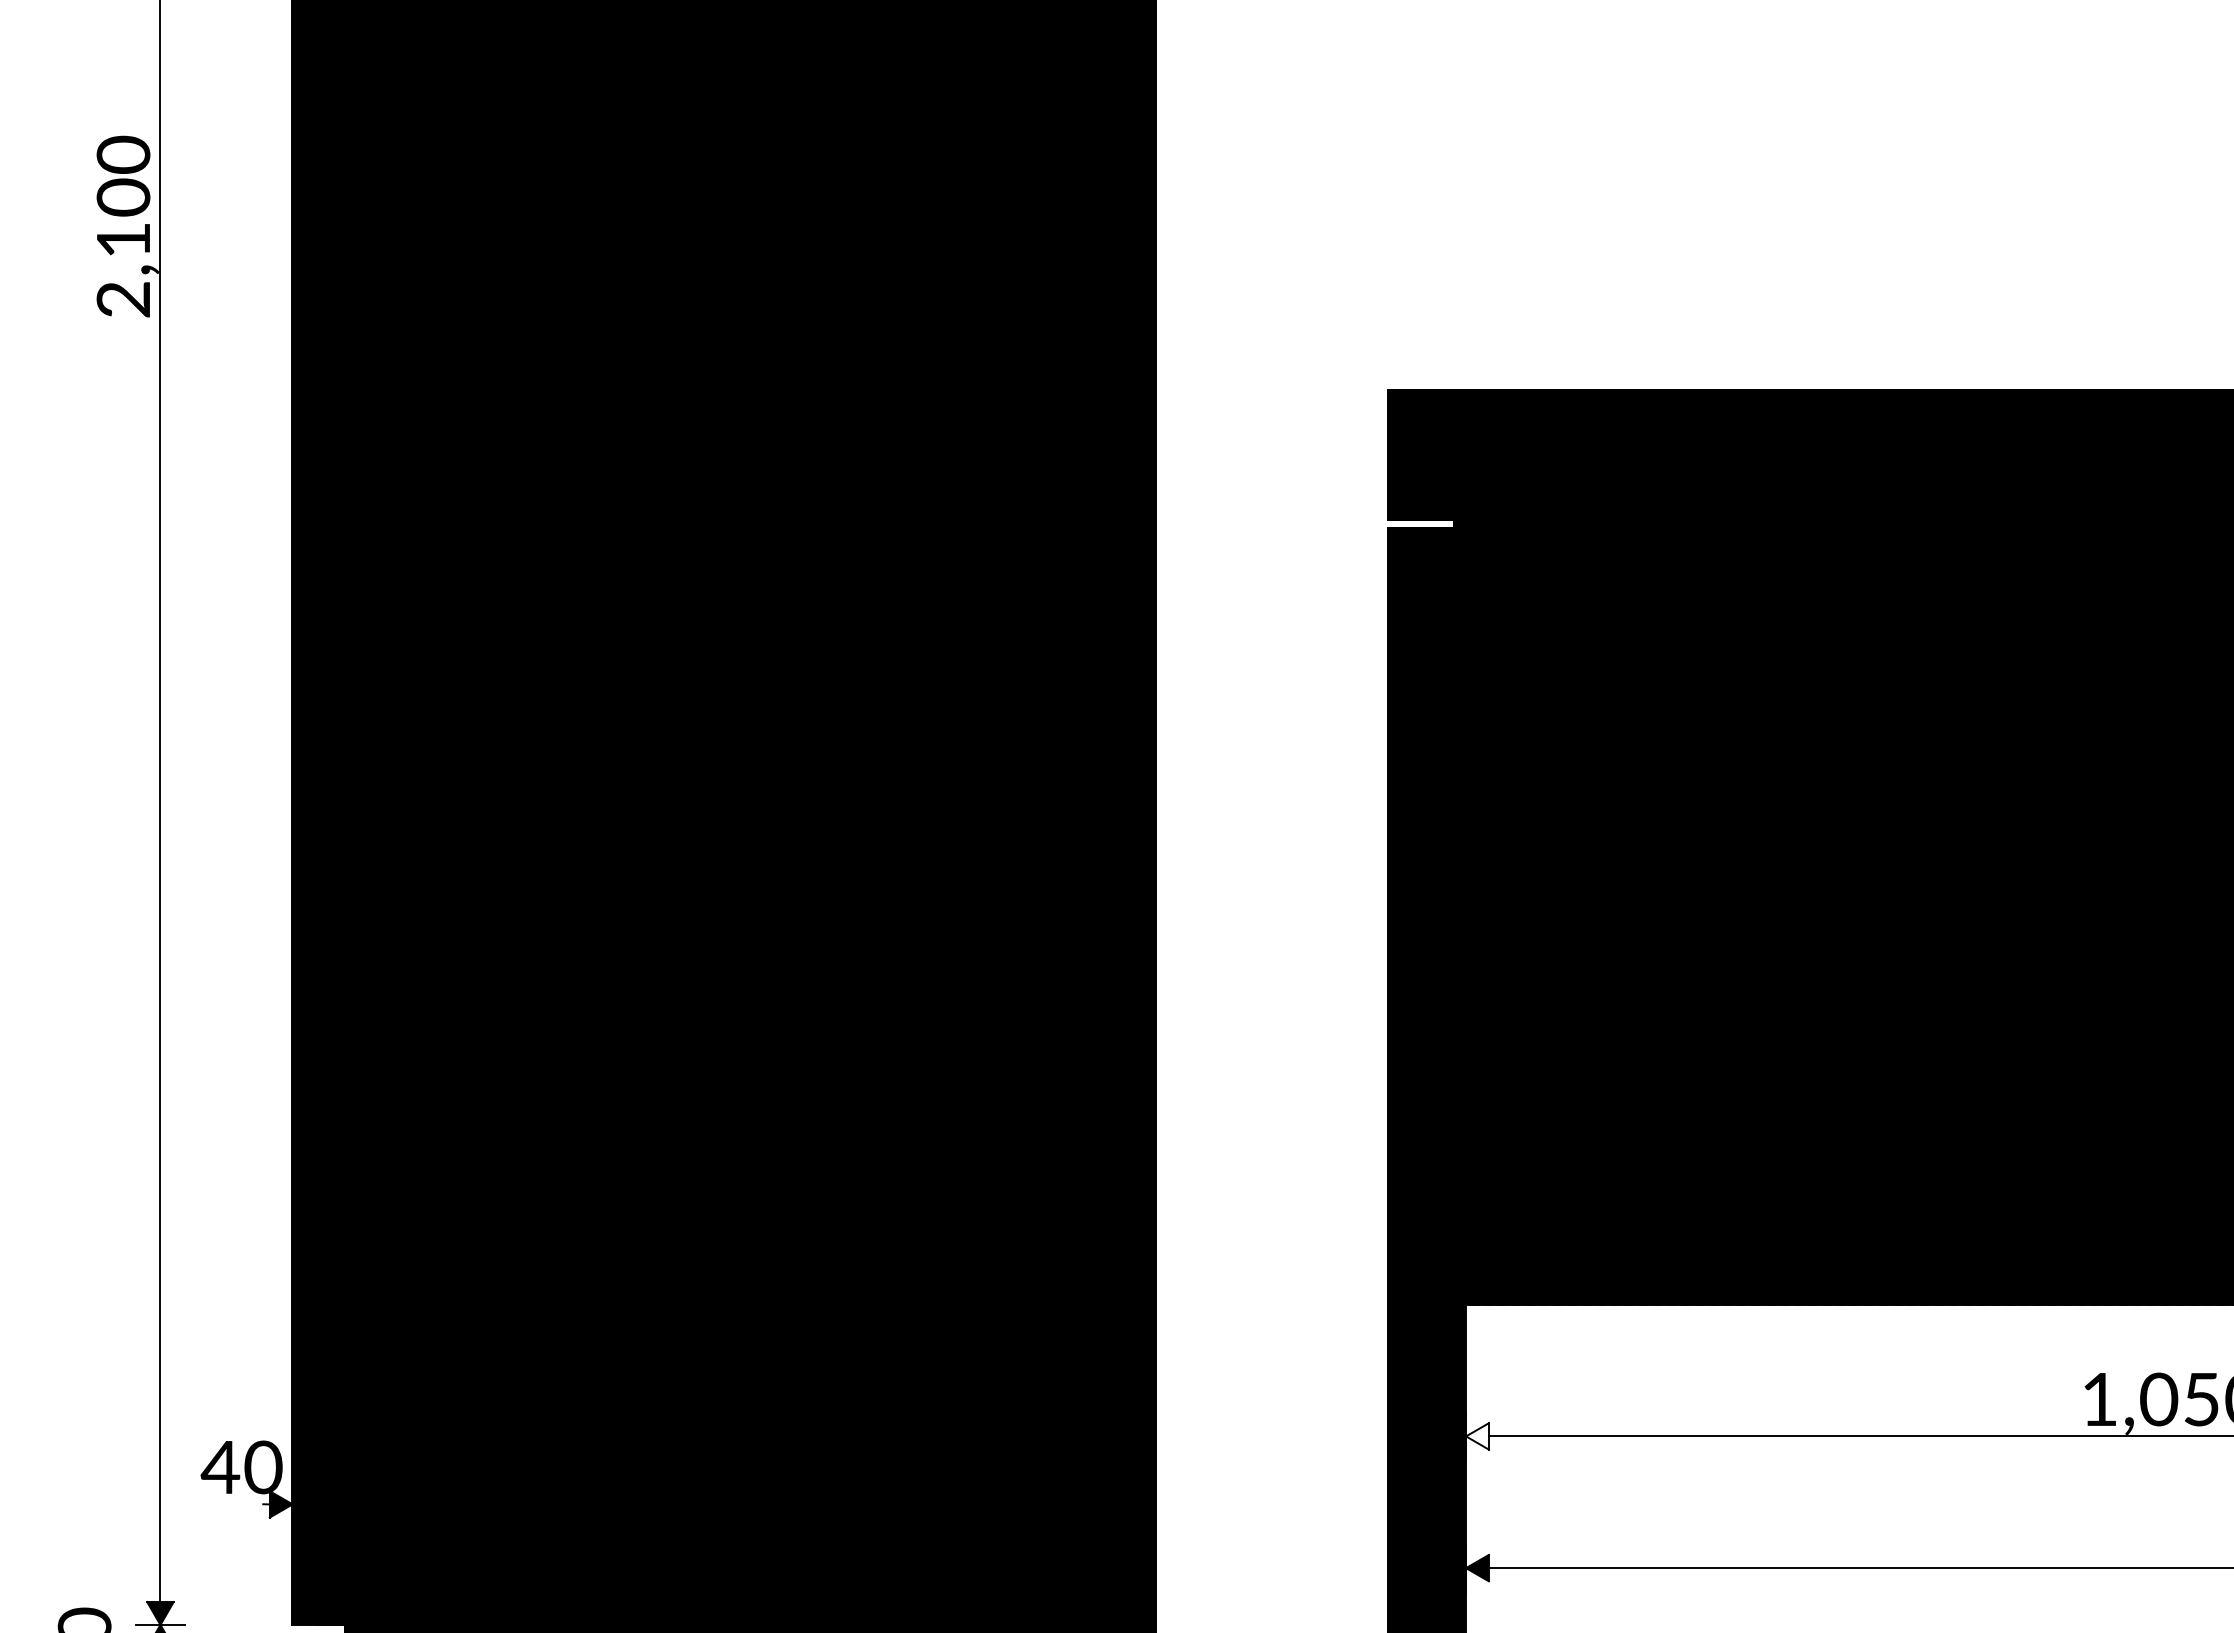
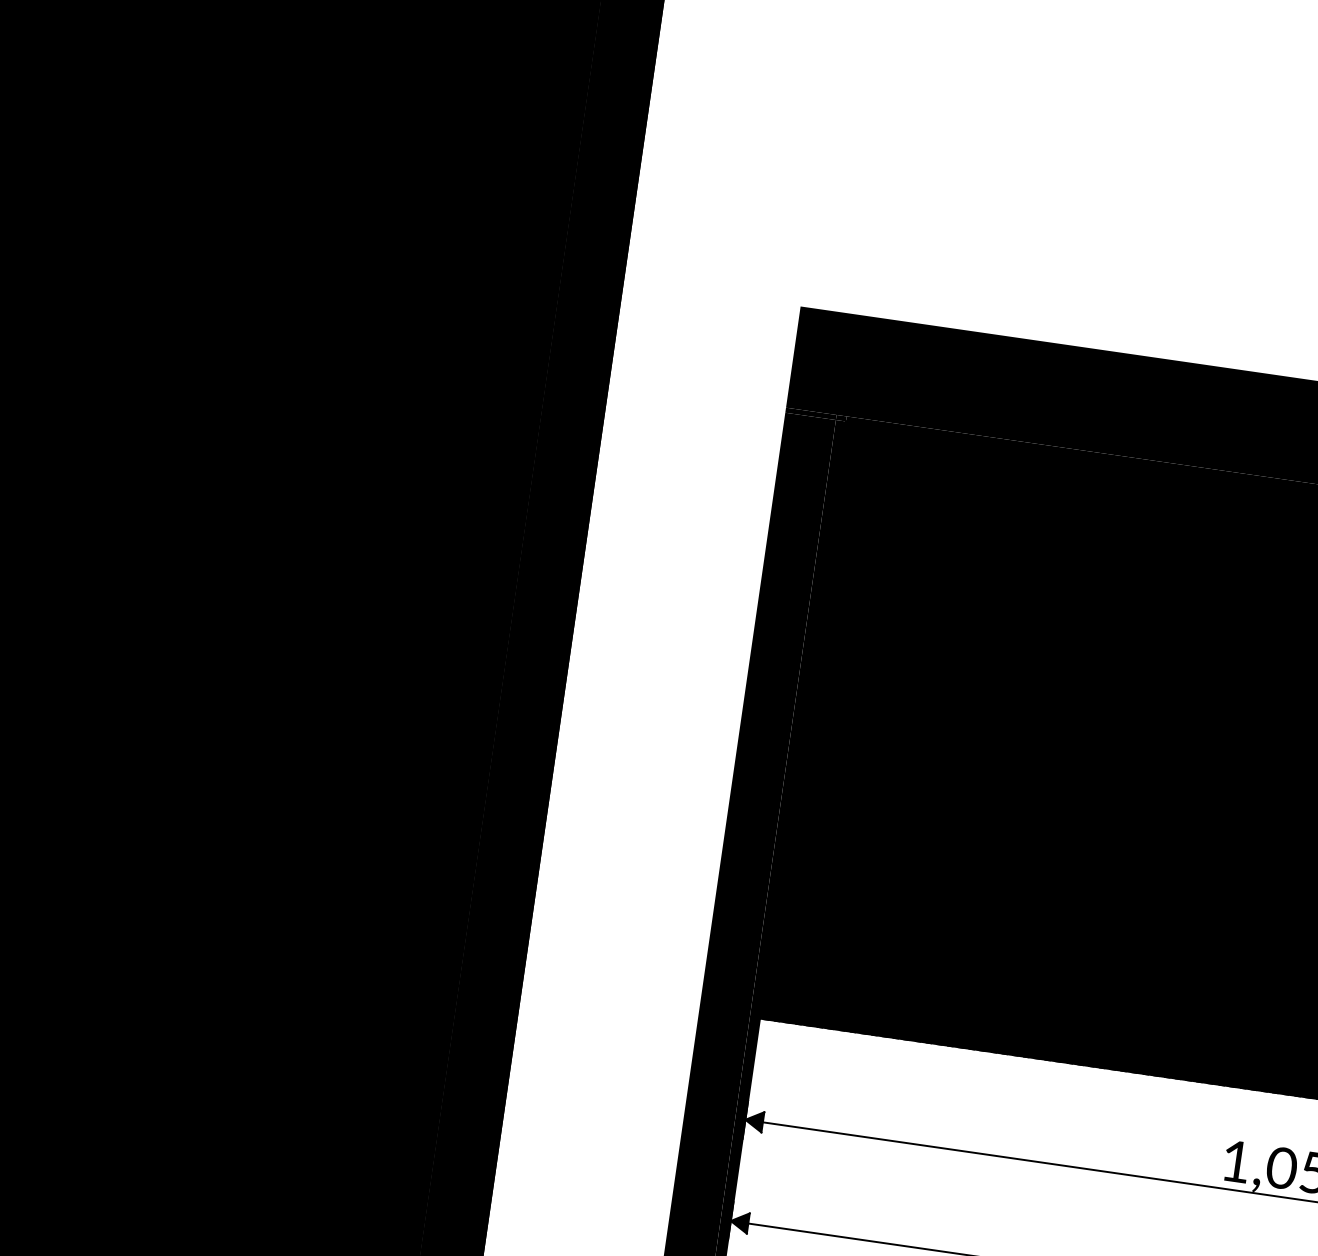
fill: (1419, 523) -> (810, 413), added
fill: (1477, 1436) -> (754, 1121), added

